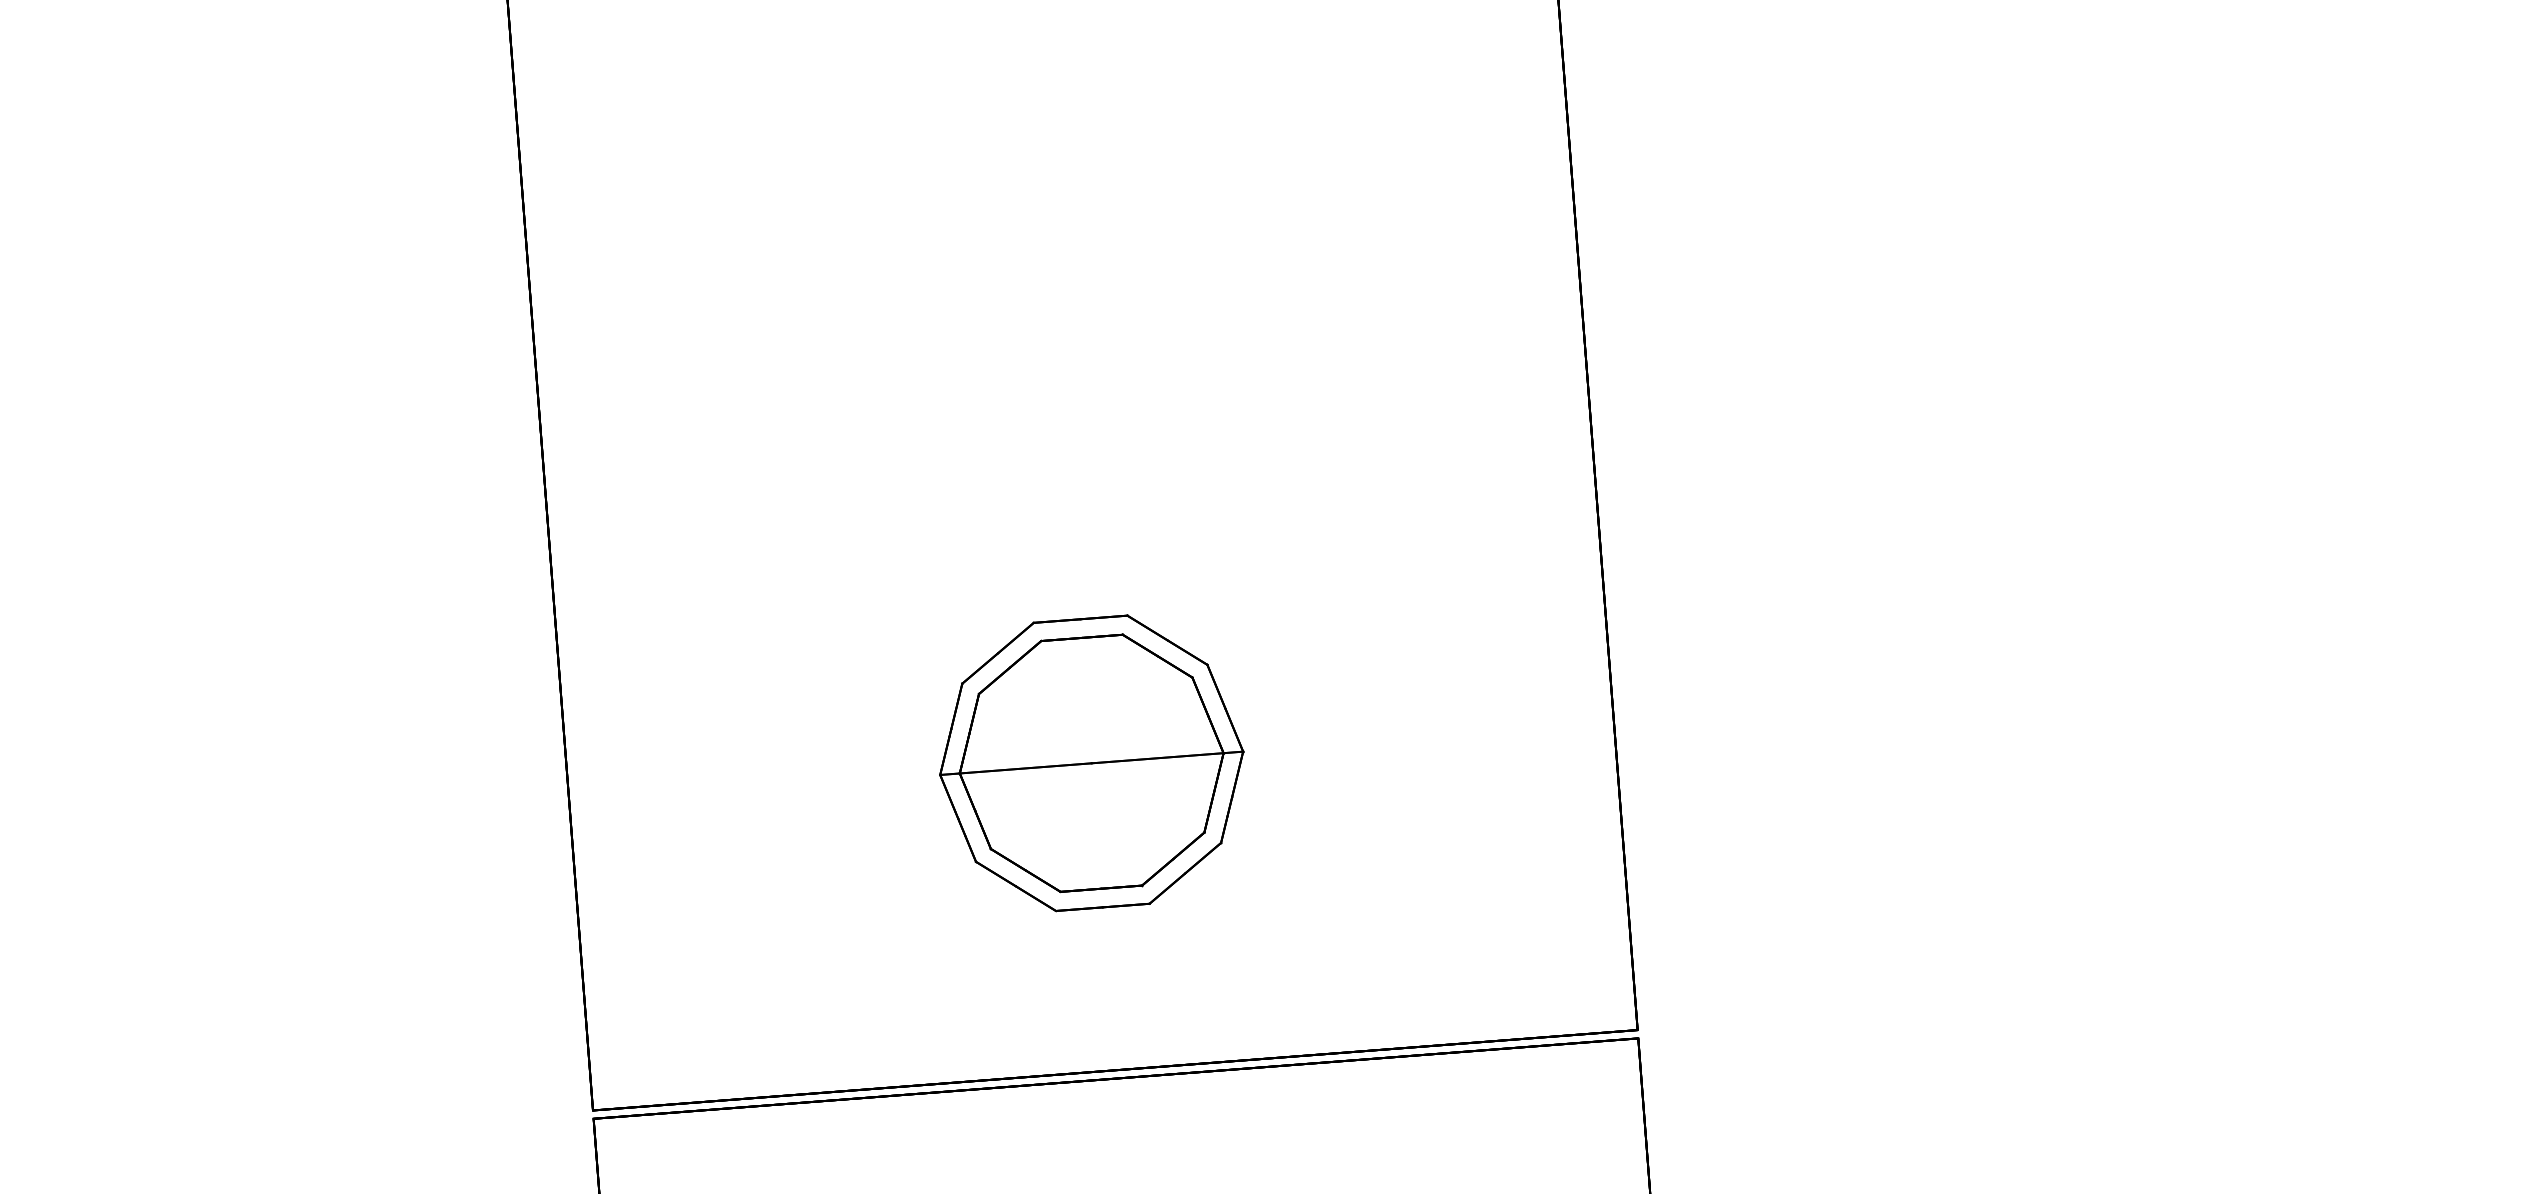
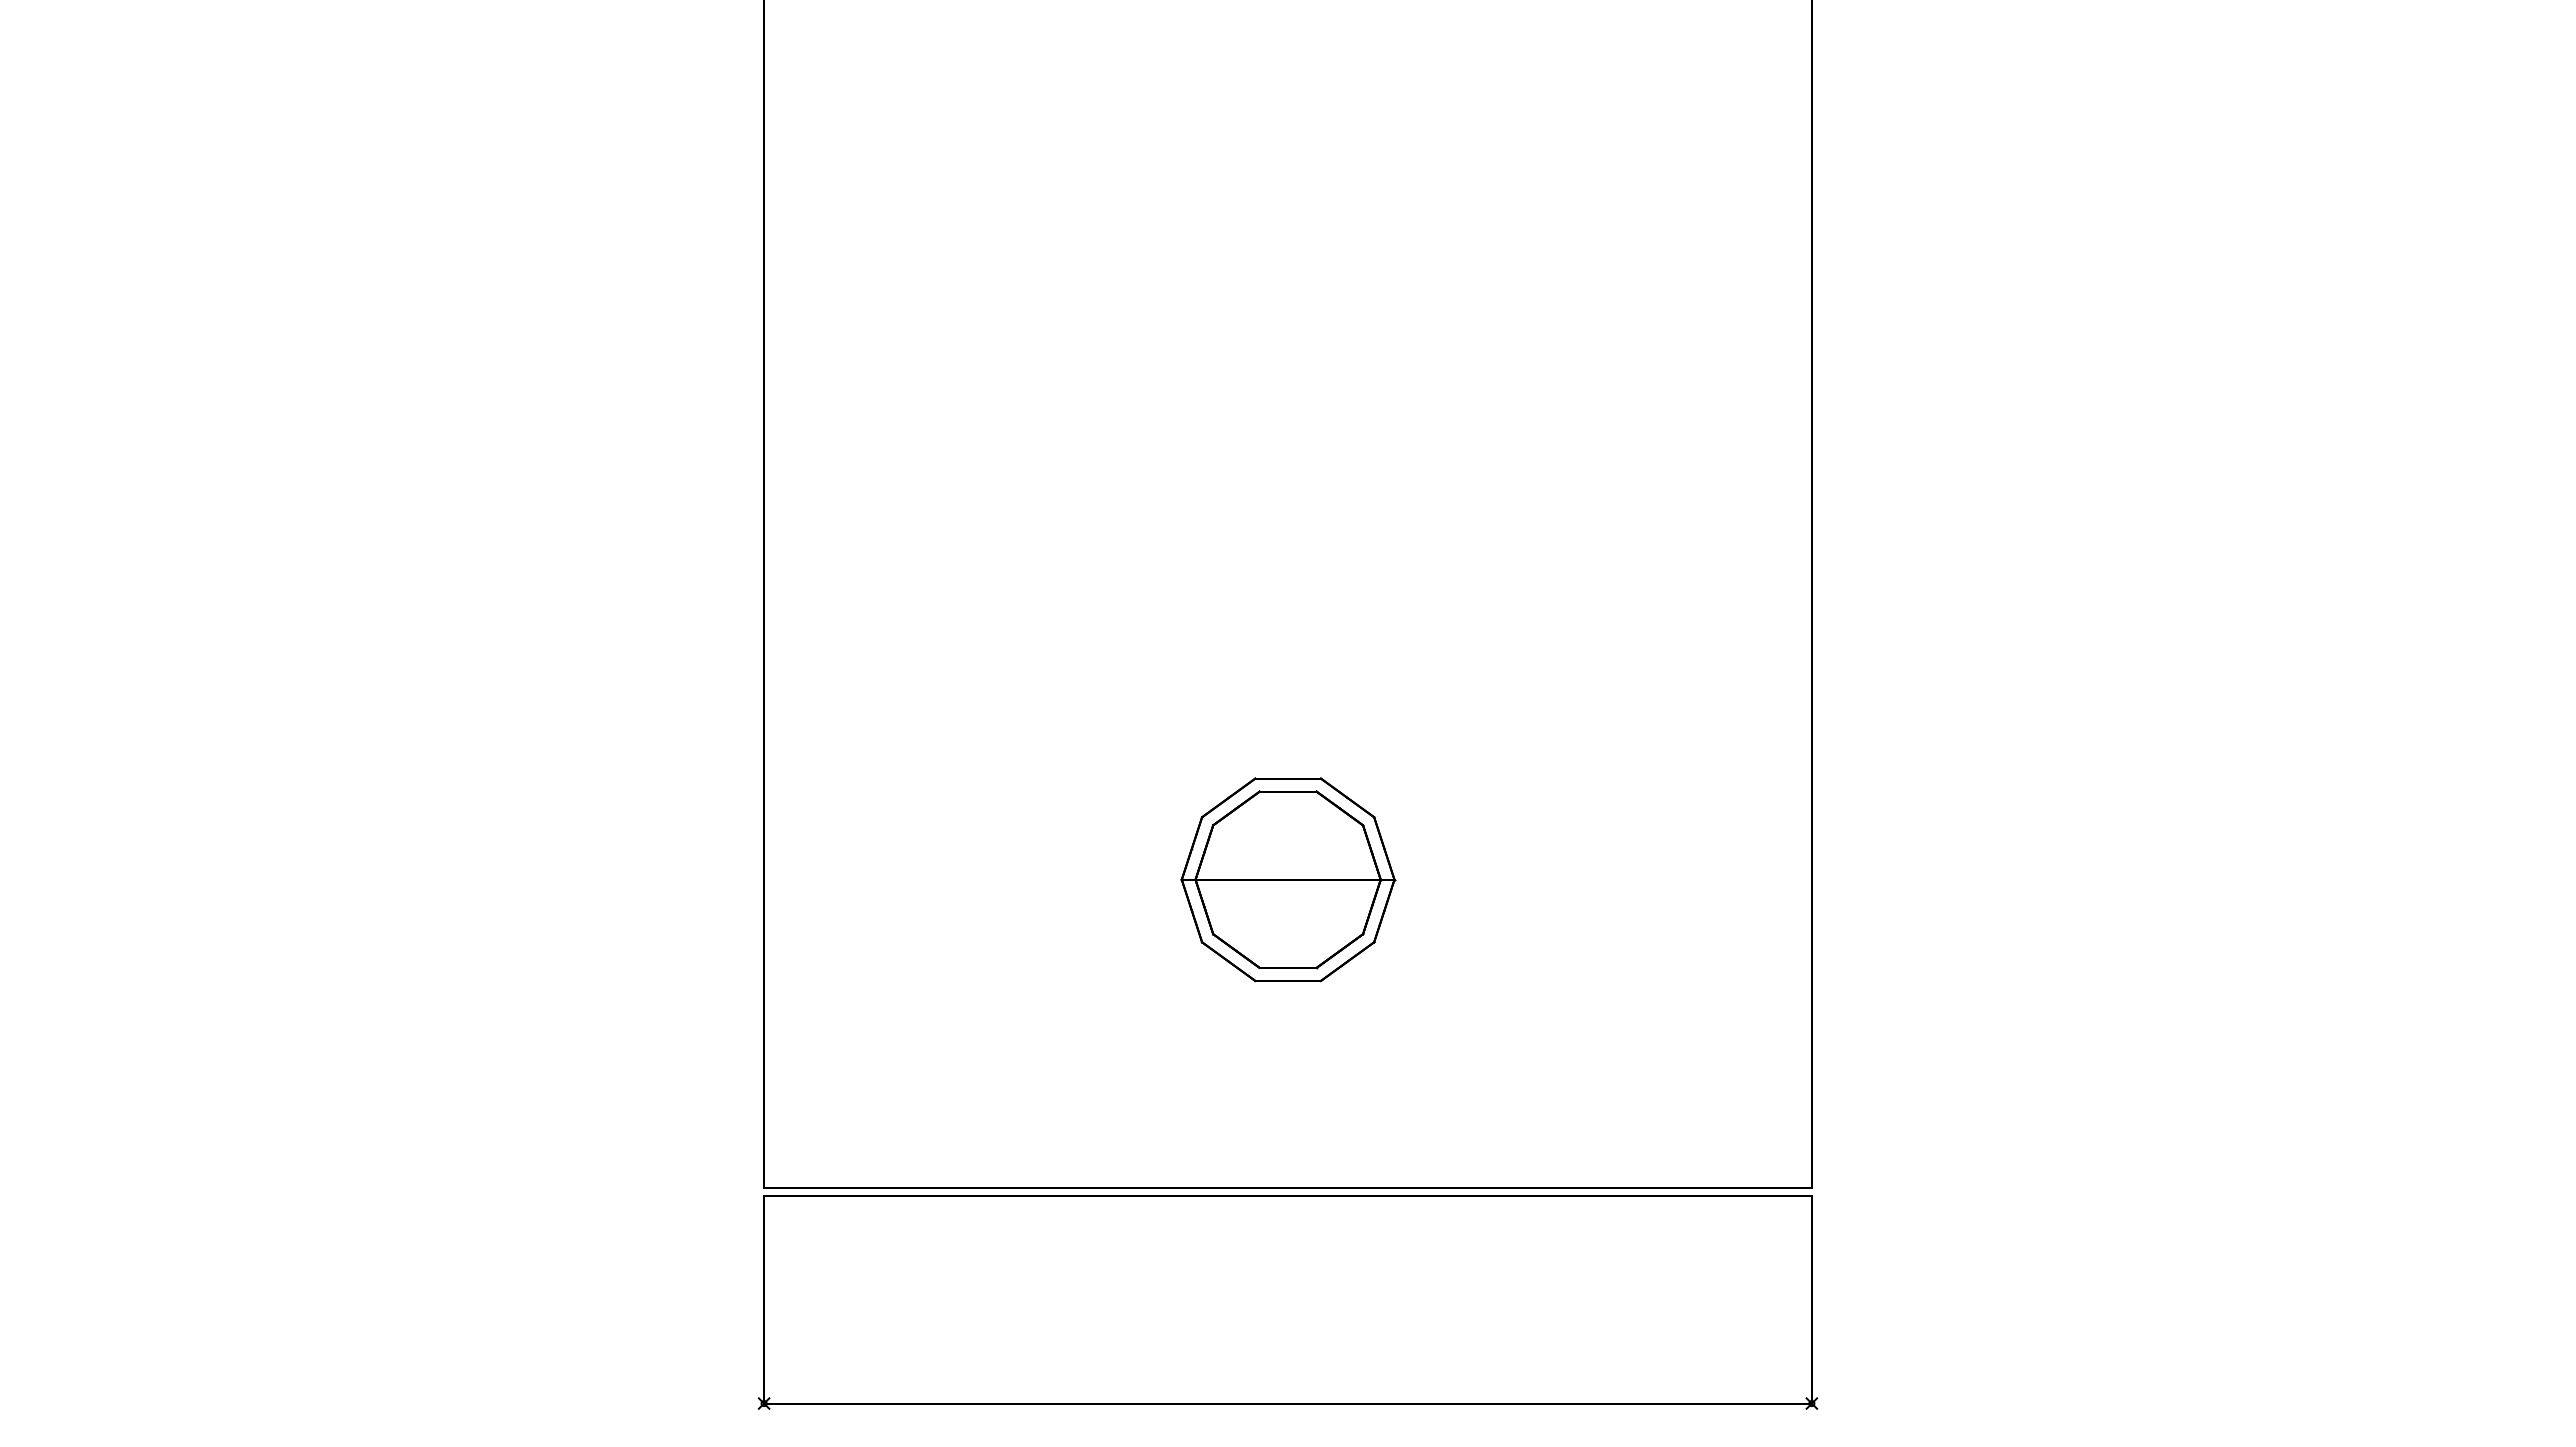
part: (1092, 763) -> (1288, 879), size x0.7

